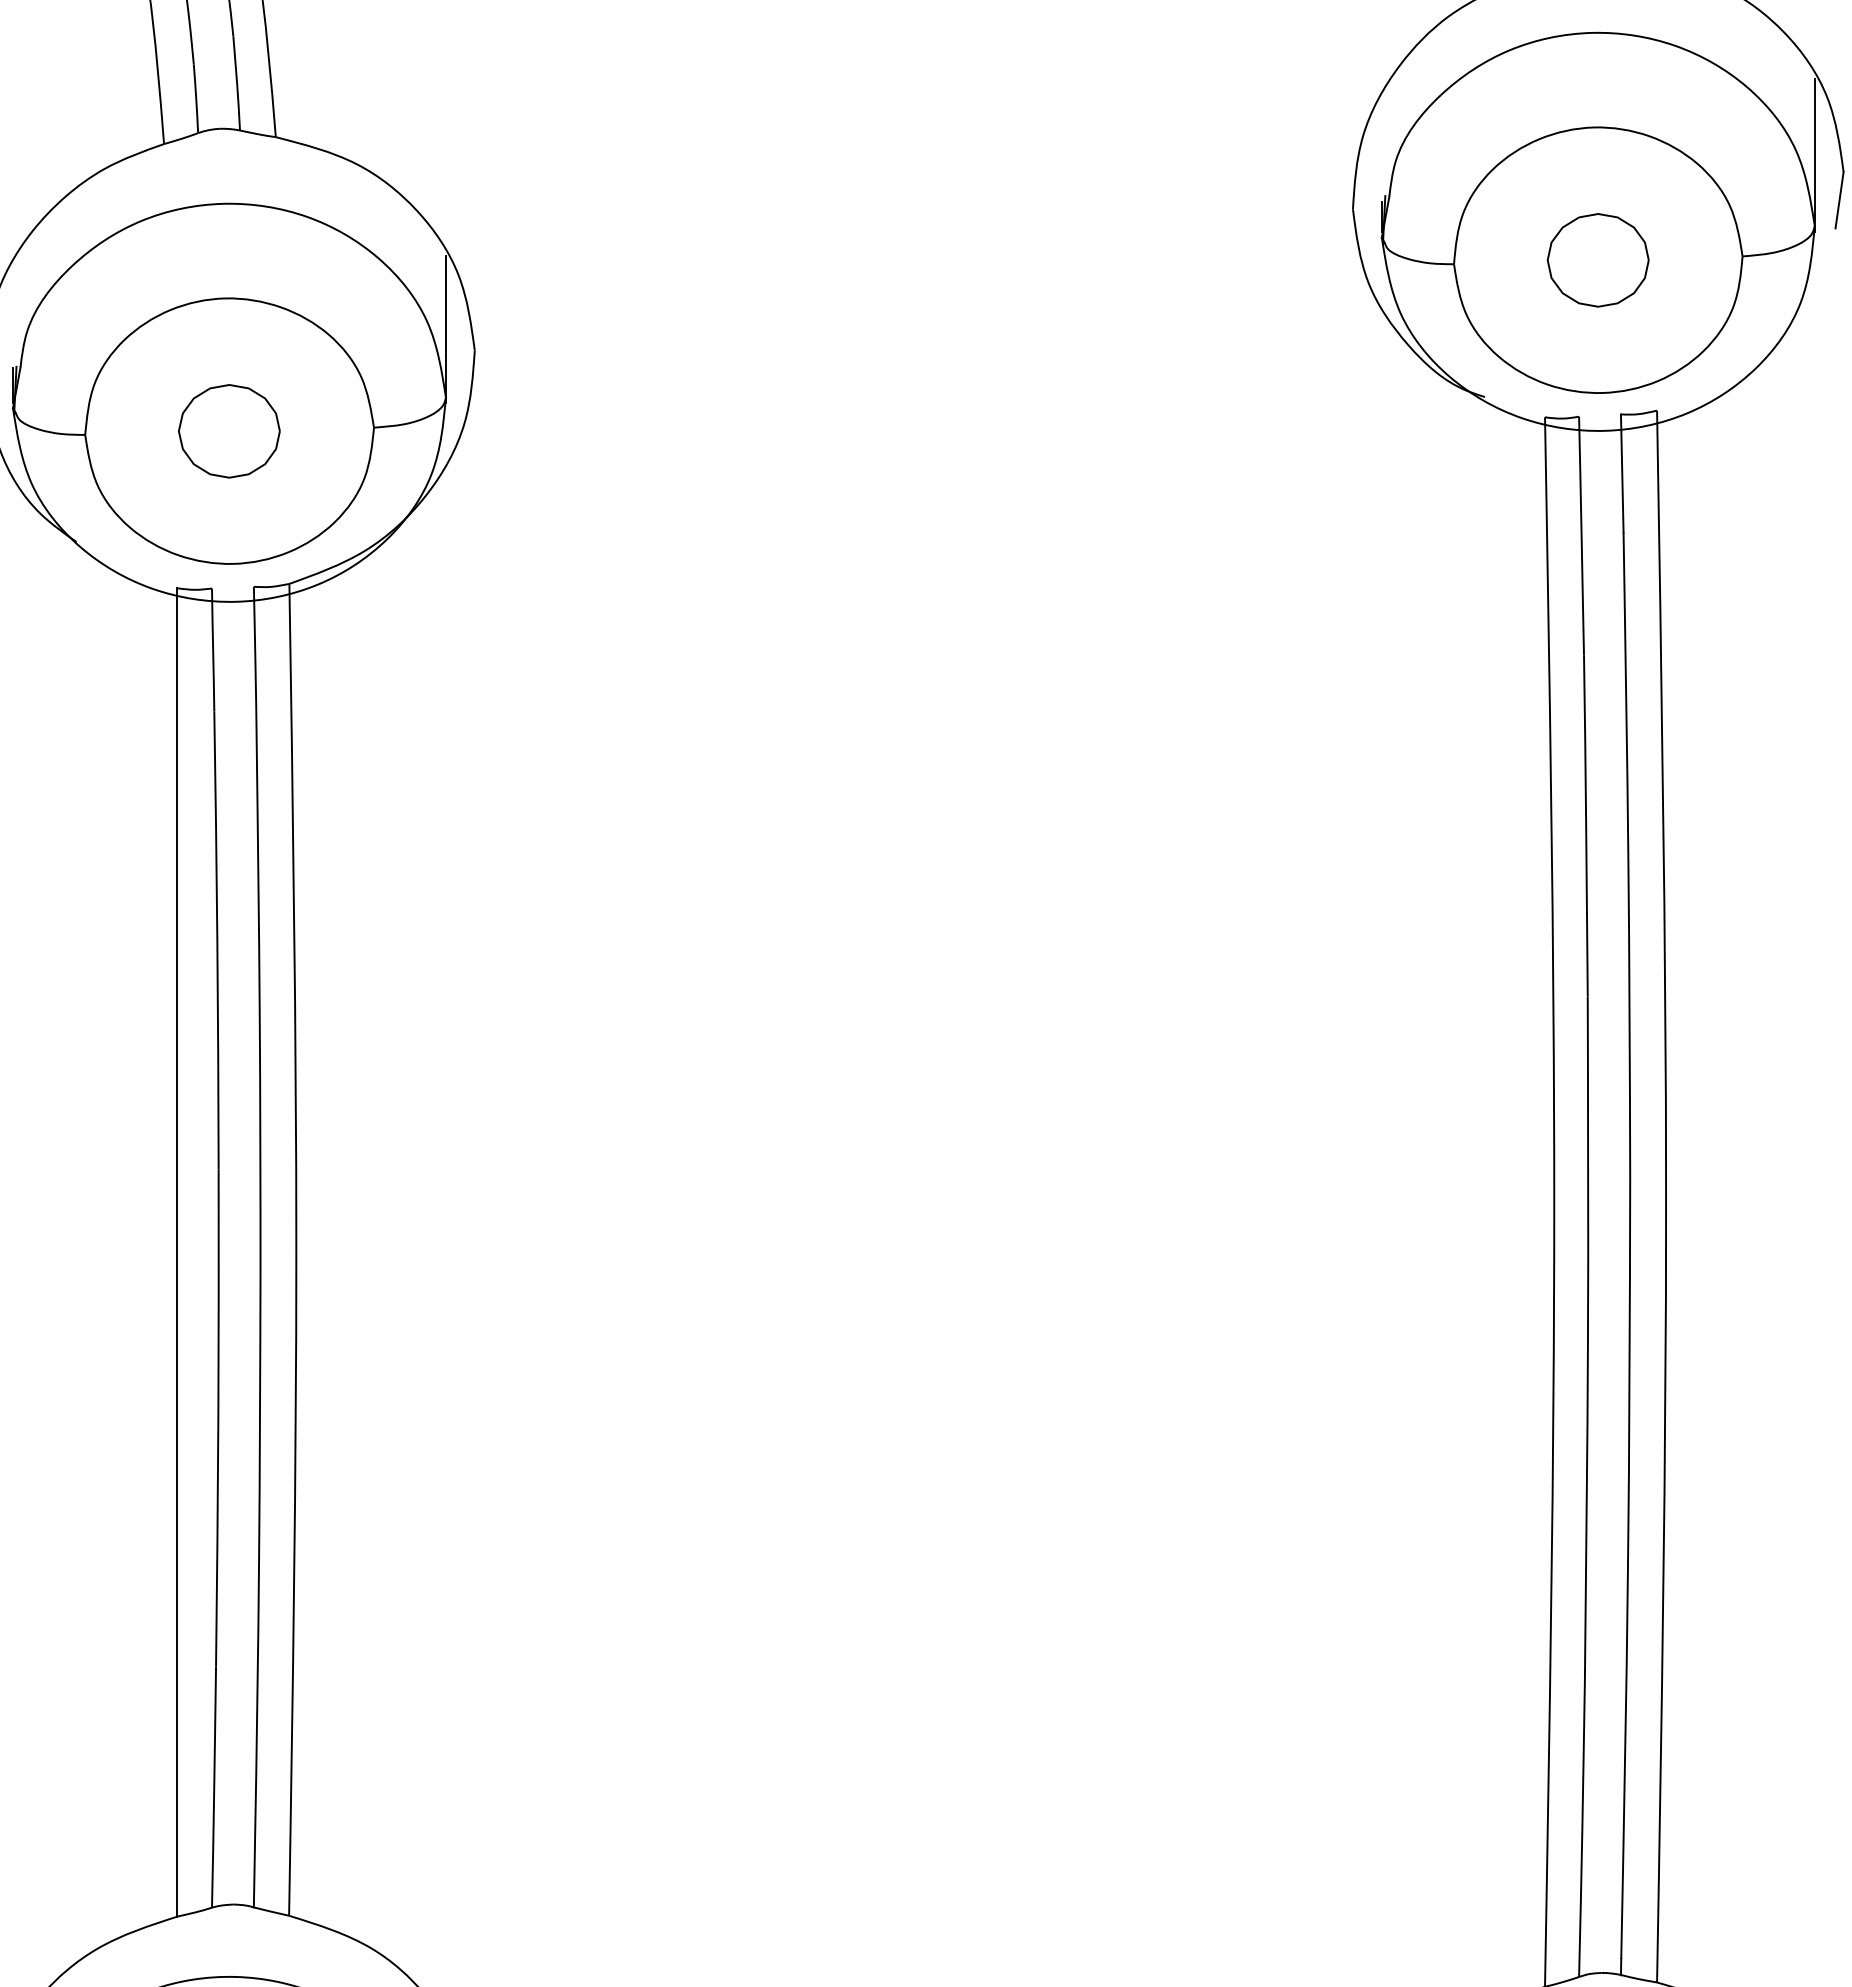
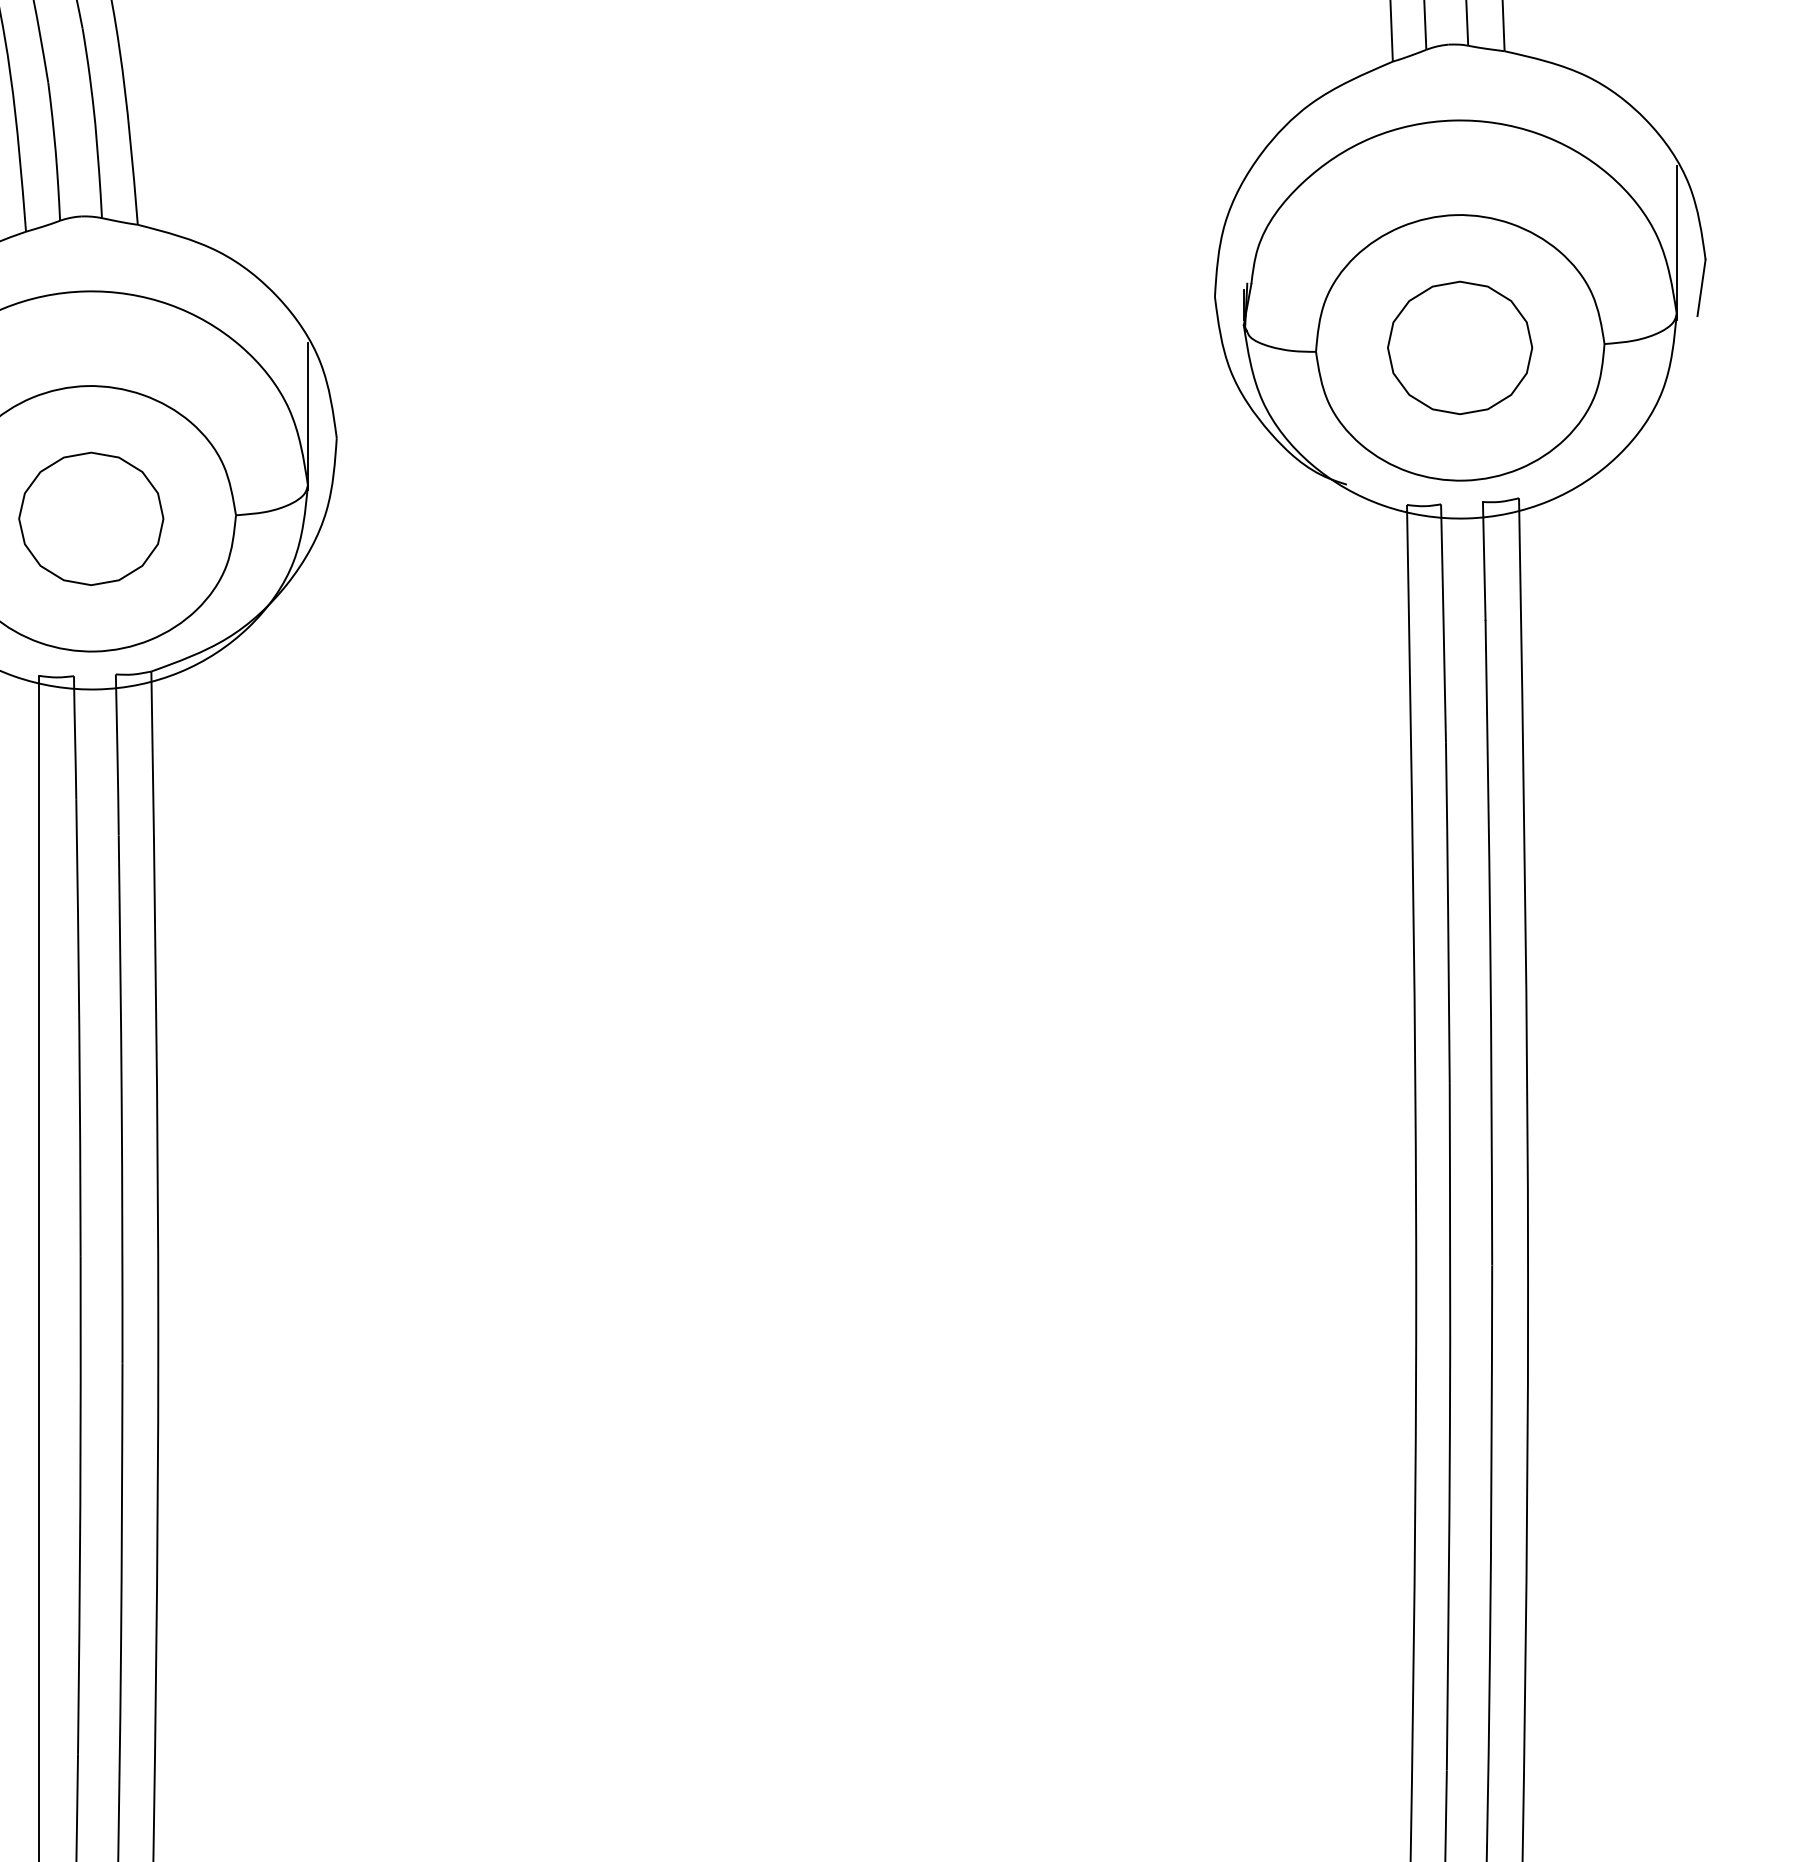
part: (1598, 260) -> (1460, 348), size x1.43
part: (229, 431) -> (91, 519), size x1.43

